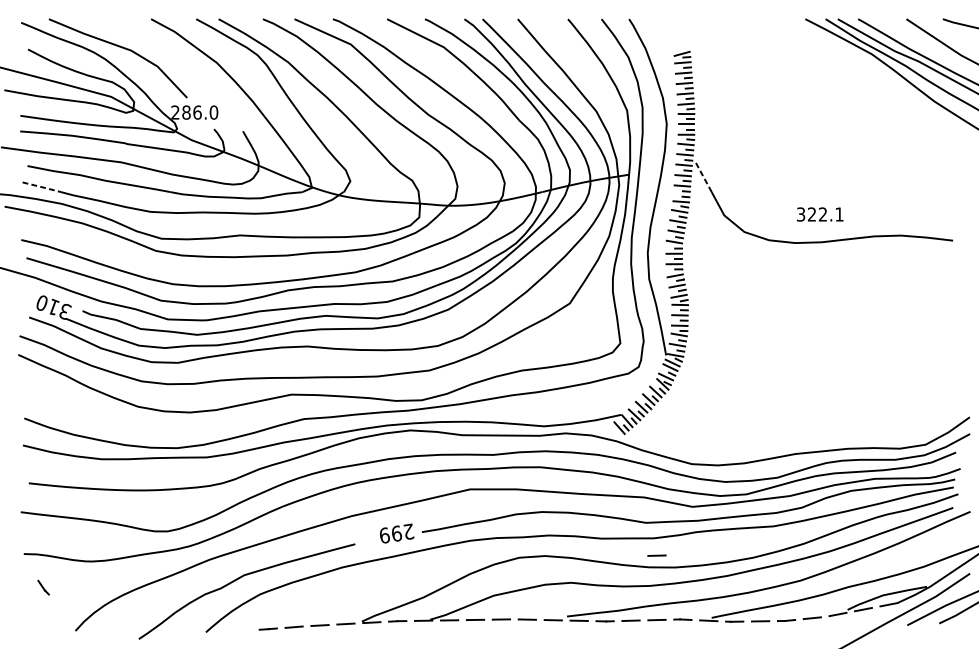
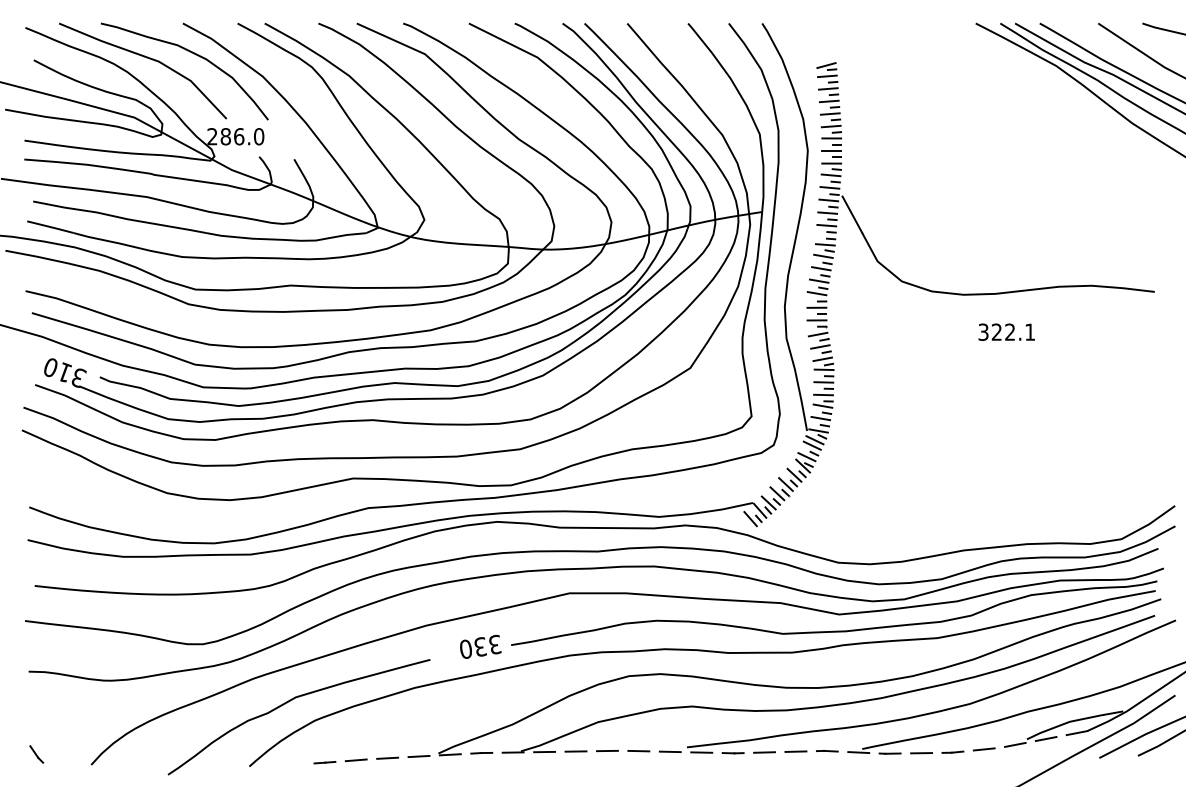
curve: (159, 44) -> (193, 54), added
line: (703, 176) -> (852, 214), dashed -> solid
line: (42, 187) -> (51, 227), dashed -> solid
text: (819, 213) -> (1006, 331), moved
text: (396, 533) -> (480, 646), 299 -> 330
line: (656, 555) -> (795, 673), removed
line: (43, 587) -> (36, 754), moved

